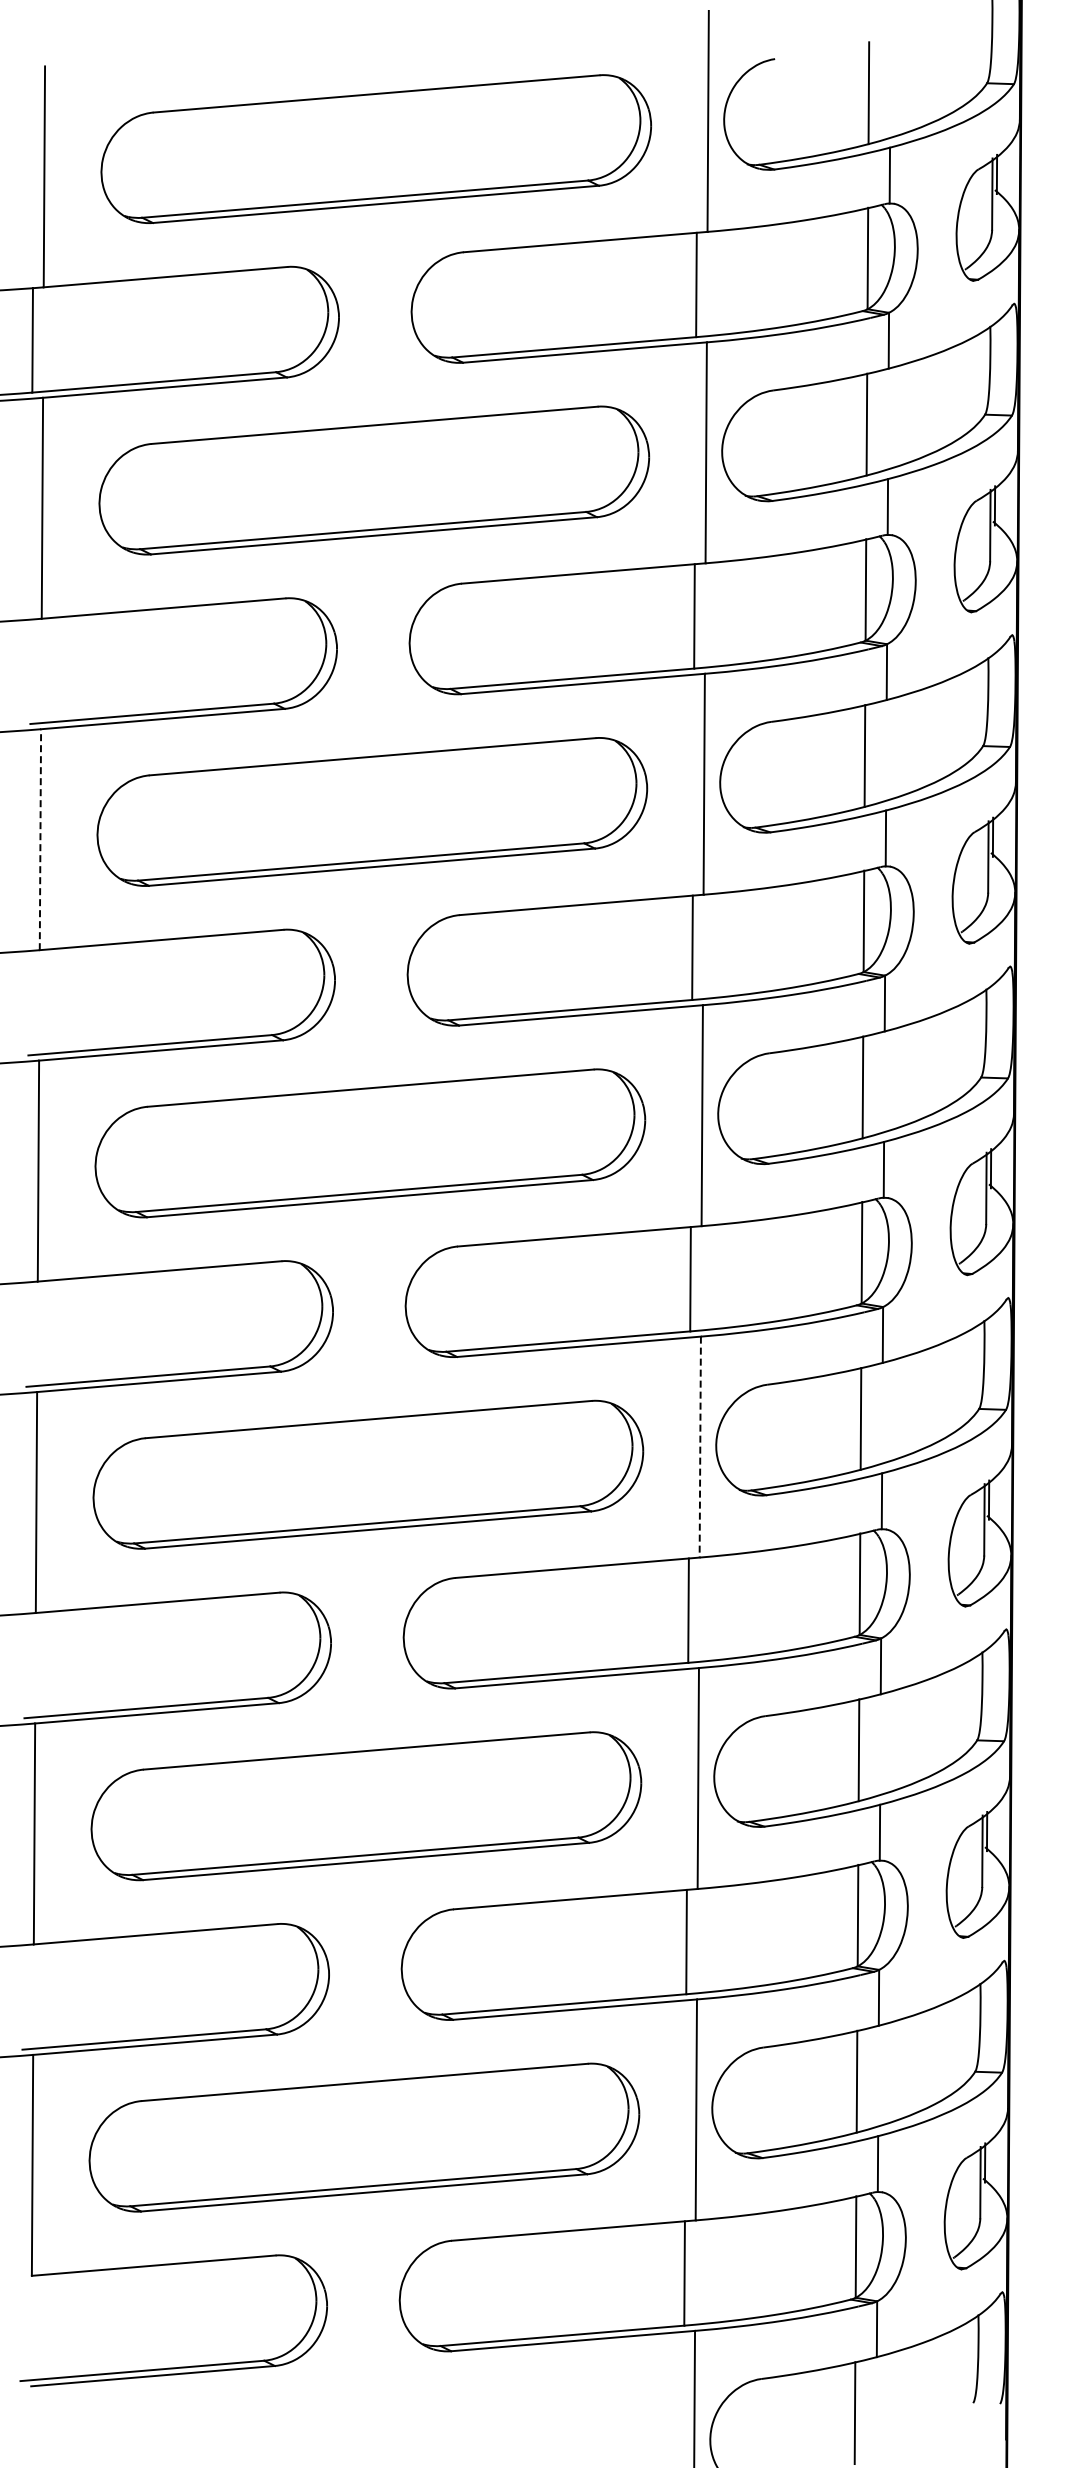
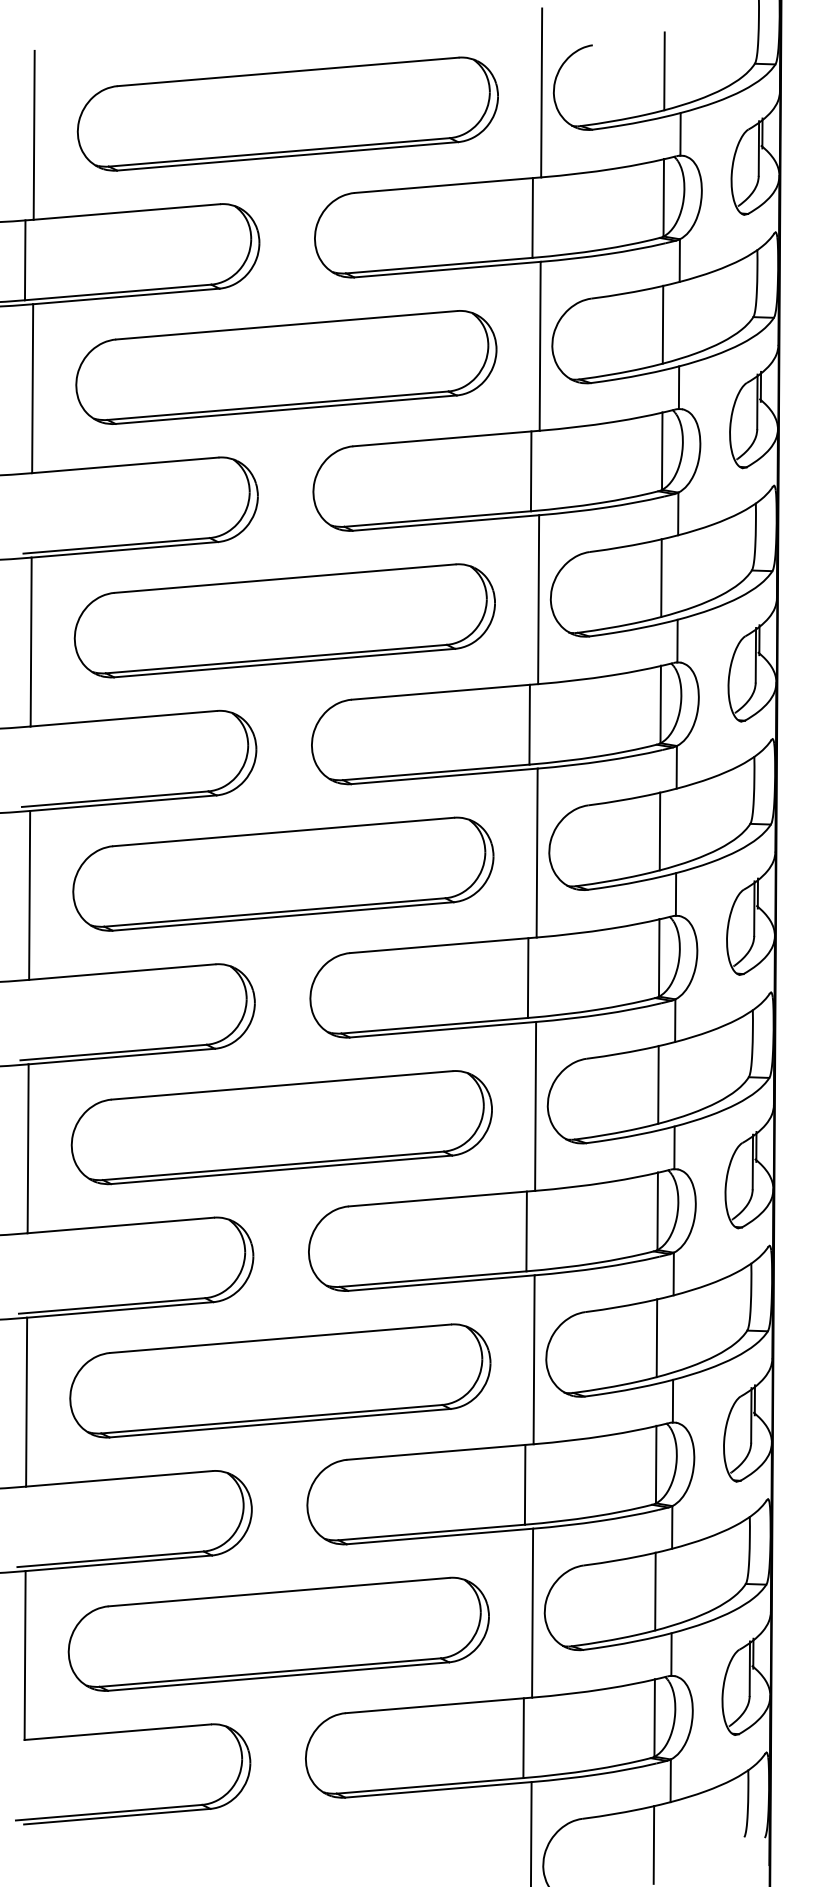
line: (40, 839) -> (31, 641), dashed -> solid
line: (700, 1447) -> (535, 1106), dashed -> solid

